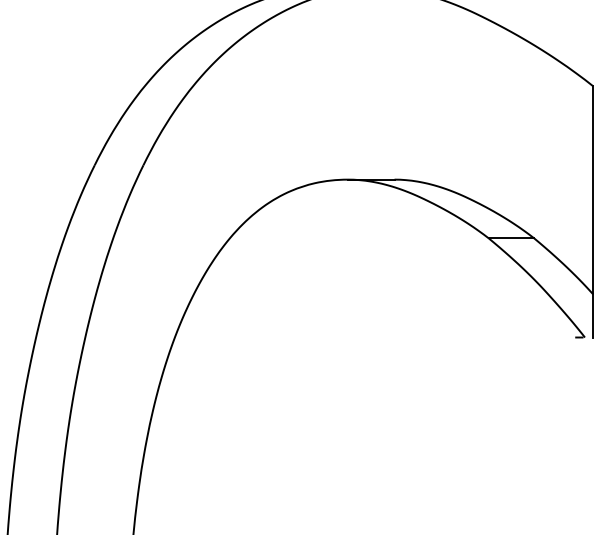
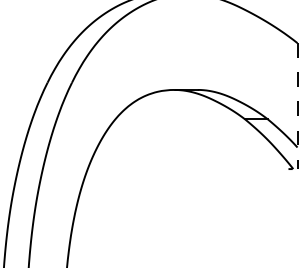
line: (593, 212) -> (297, 106), solid -> dashed

